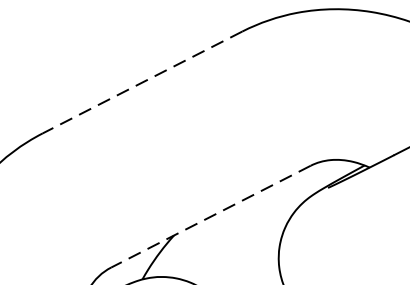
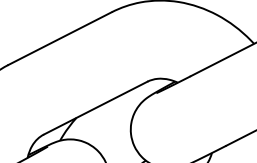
line: (141, 82) -> (59, 38), dashed -> solid
line: (210, 217) -> (95, 108), dashed -> solid

